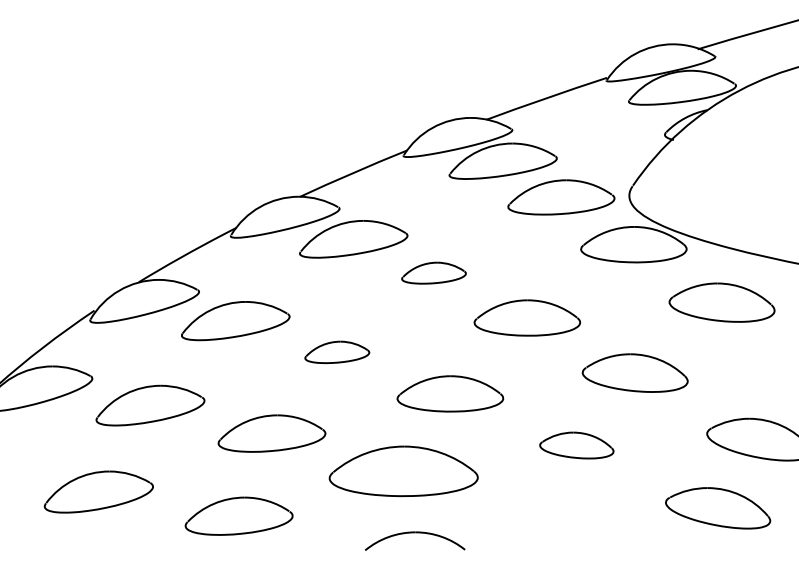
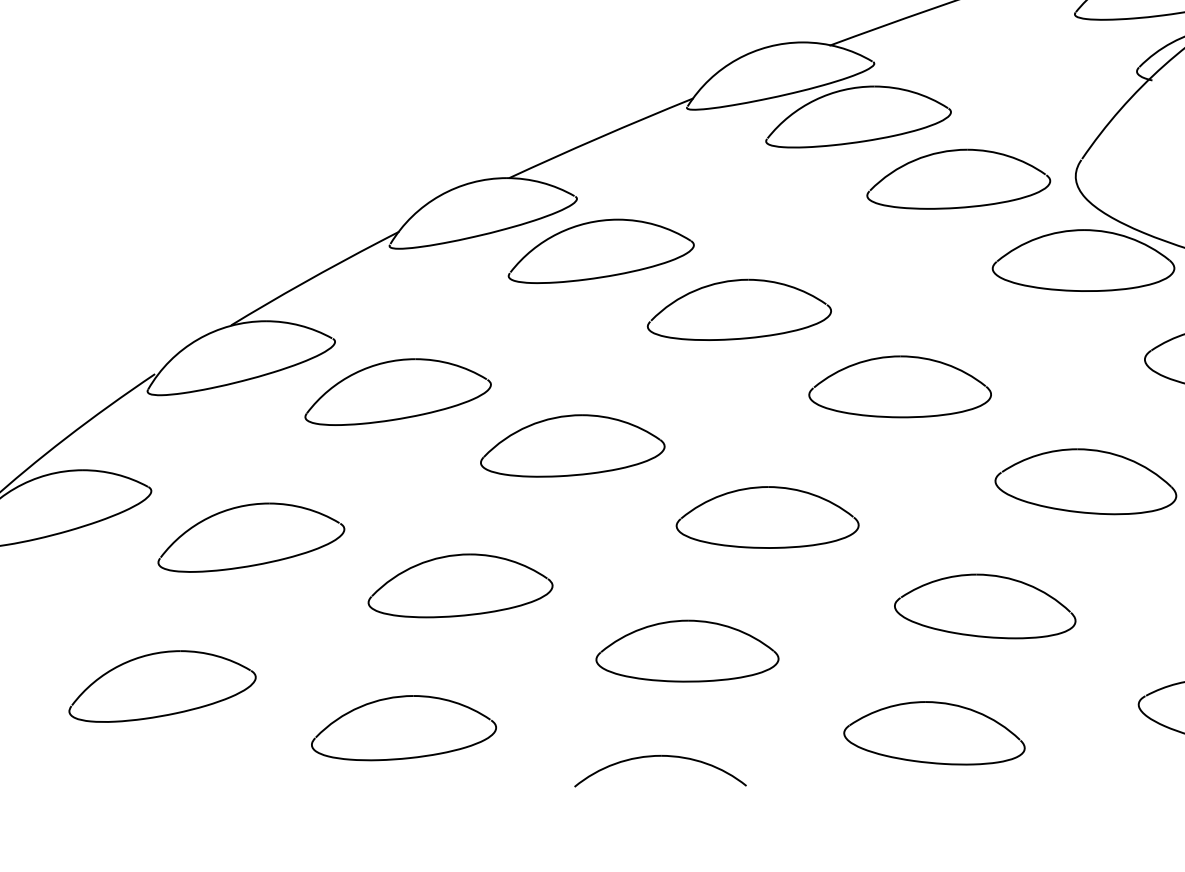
part: (433, 272) -> (738, 308), size x1.67
part: (337, 352) -> (573, 446), size x1.67
part: (576, 445) -> (984, 606), size x1.43
part: (403, 471) -> (686, 651), size x0.71
part: (547, 519) -> (934, 733), added
part: (414, 533) -> (659, 757), moved

